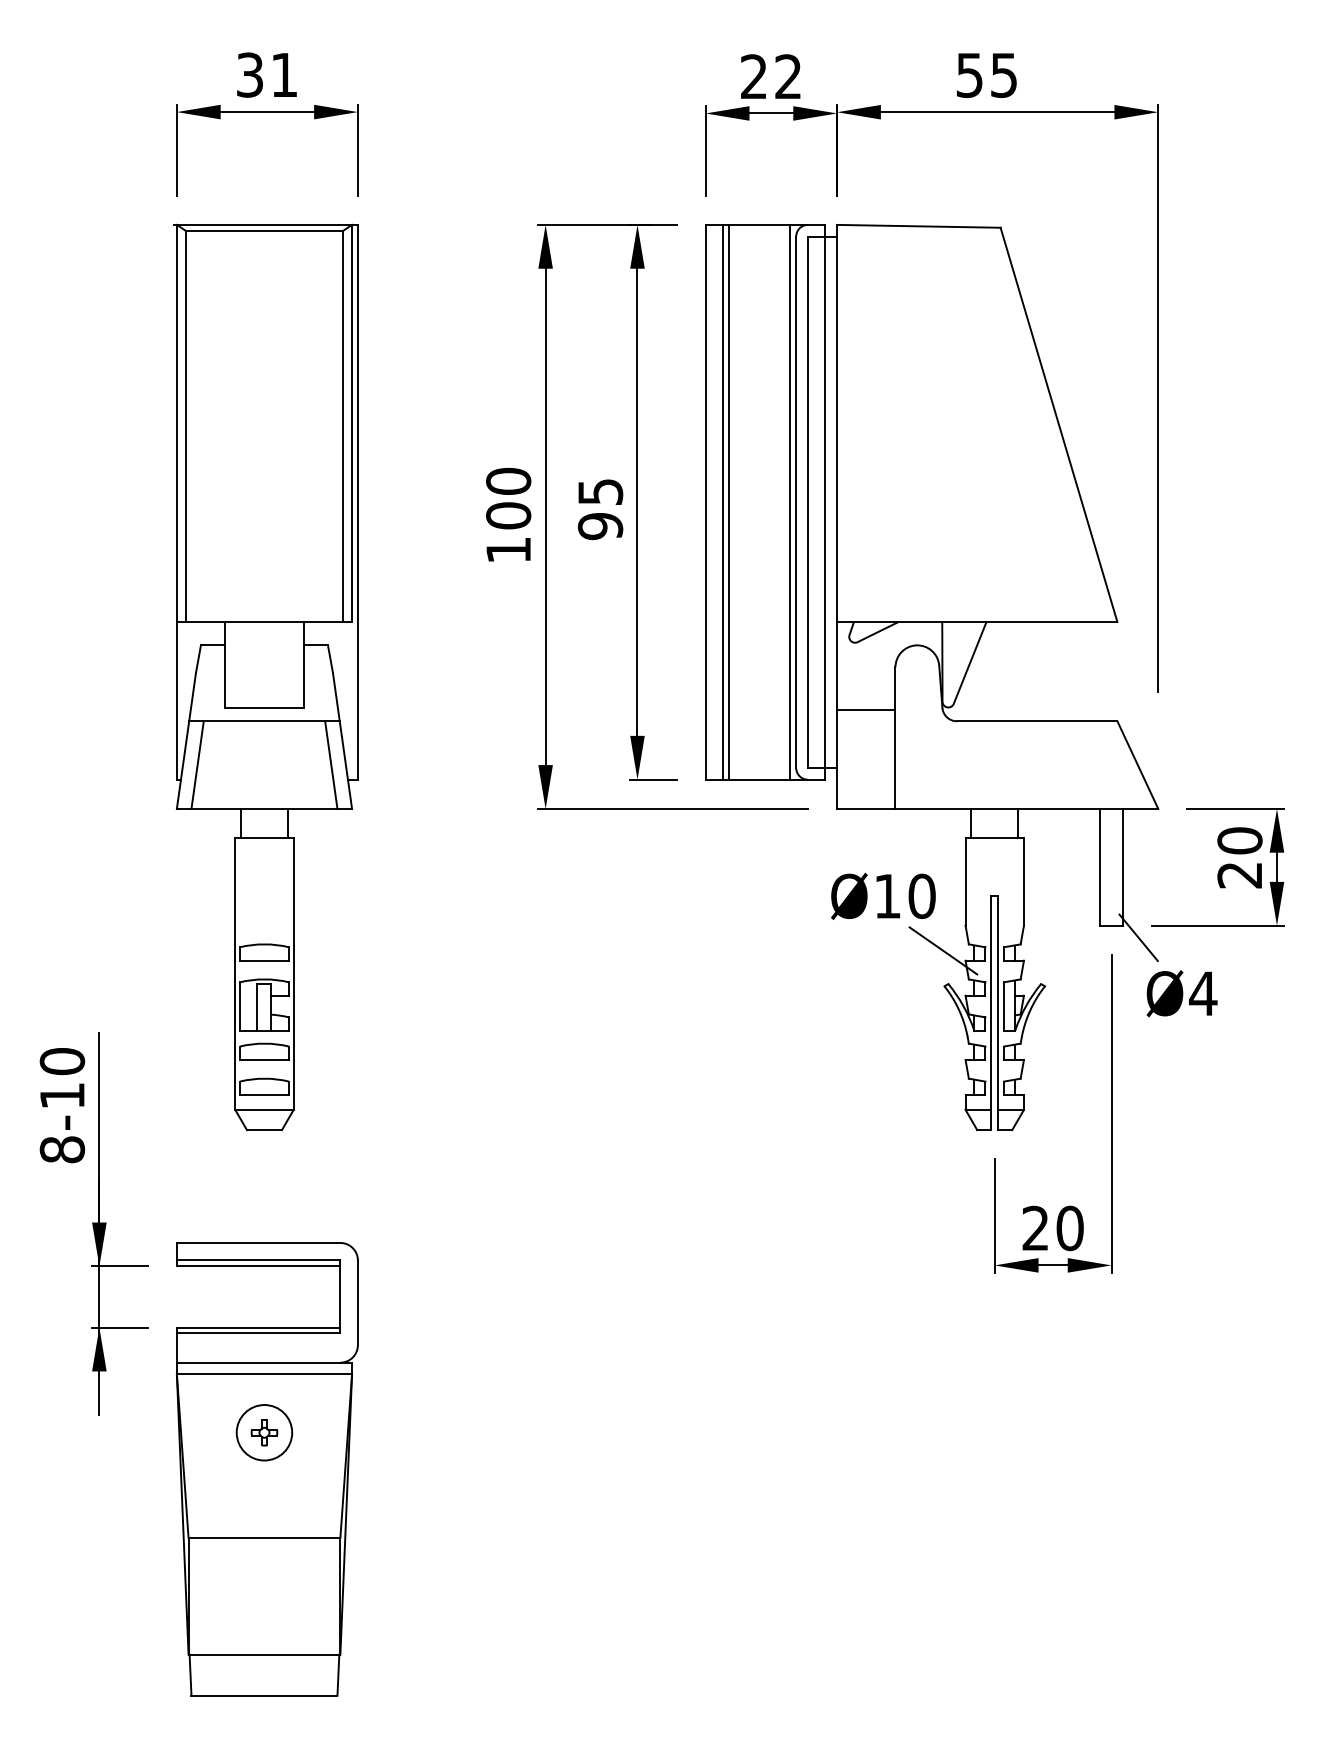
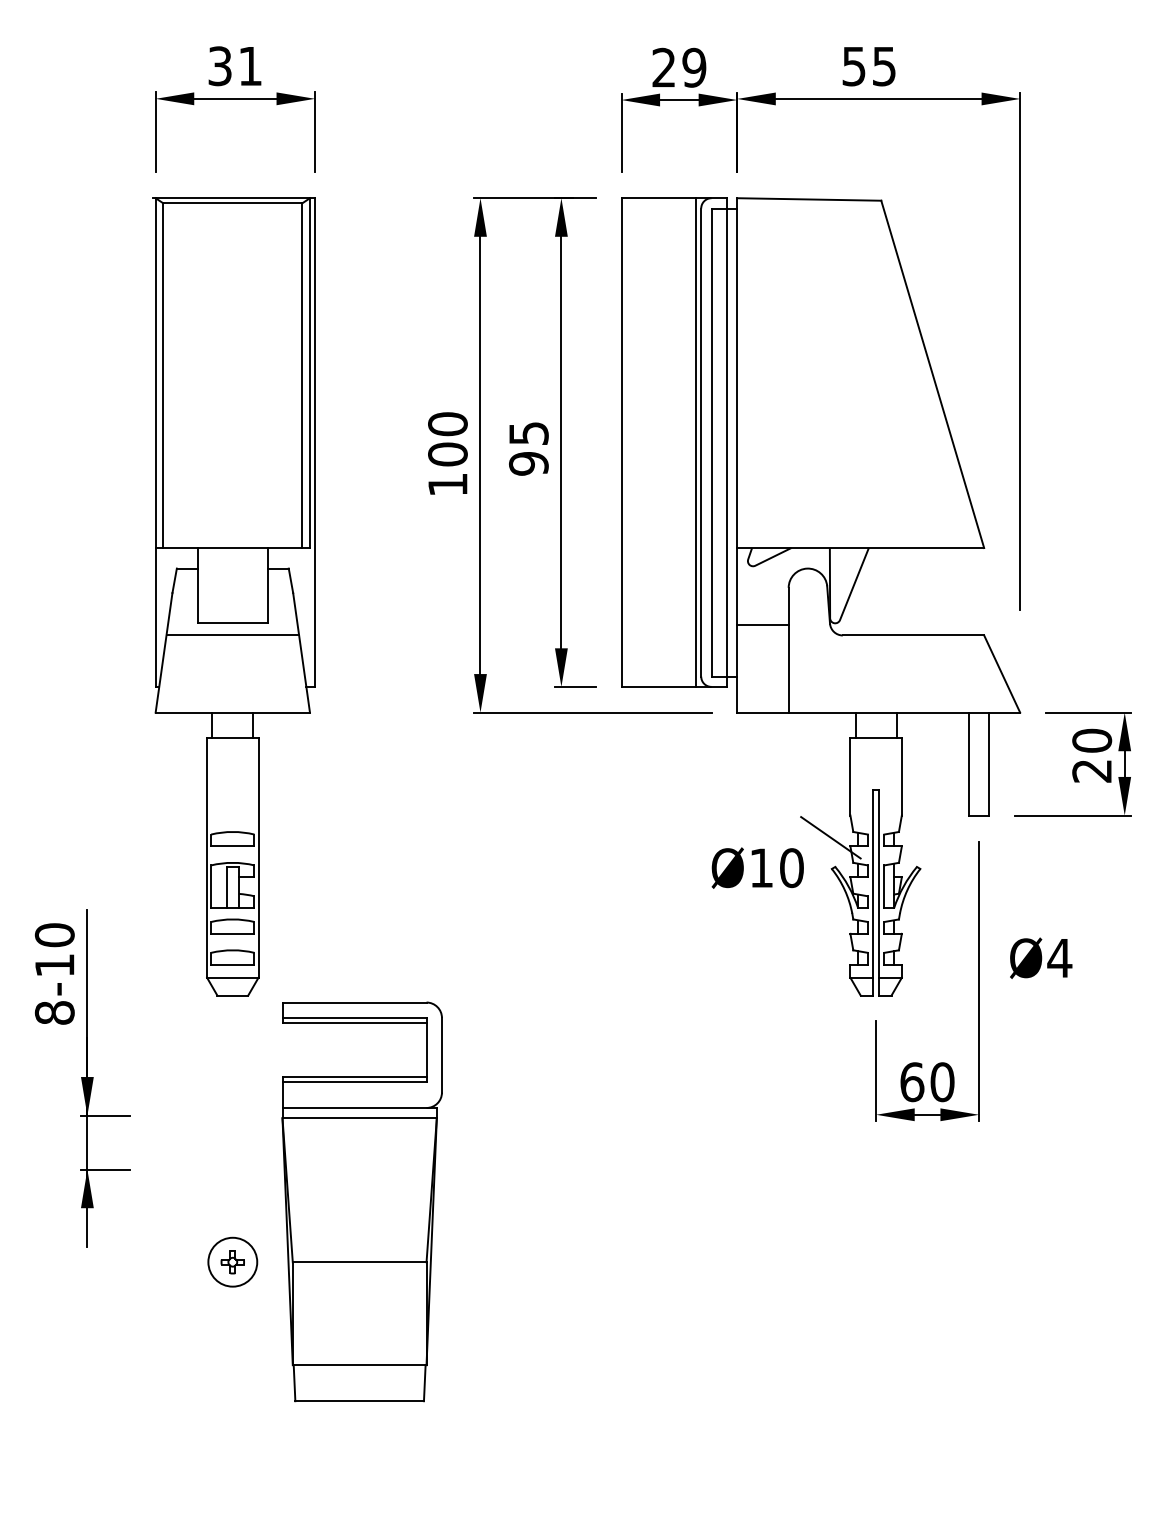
text: (787, 76) -> (693, 67), 22 -> 29
line: (723, 501) -> (637, 441), removed
line: (729, 501) -> (642, 441), removed
line: (197, 764) -> (173, 673), removed
line: (331, 764) -> (291, 673), removed
text: (883, 895) -> (757, 867), moved
line: (1138, 937) -> (1002, 825), removed
text: (1181, 993) -> (1040, 958), moved
text: (1035, 1228) -> (912, 1082), 20 -> 60
part: (266, 1469) -> (361, 1202), moved

